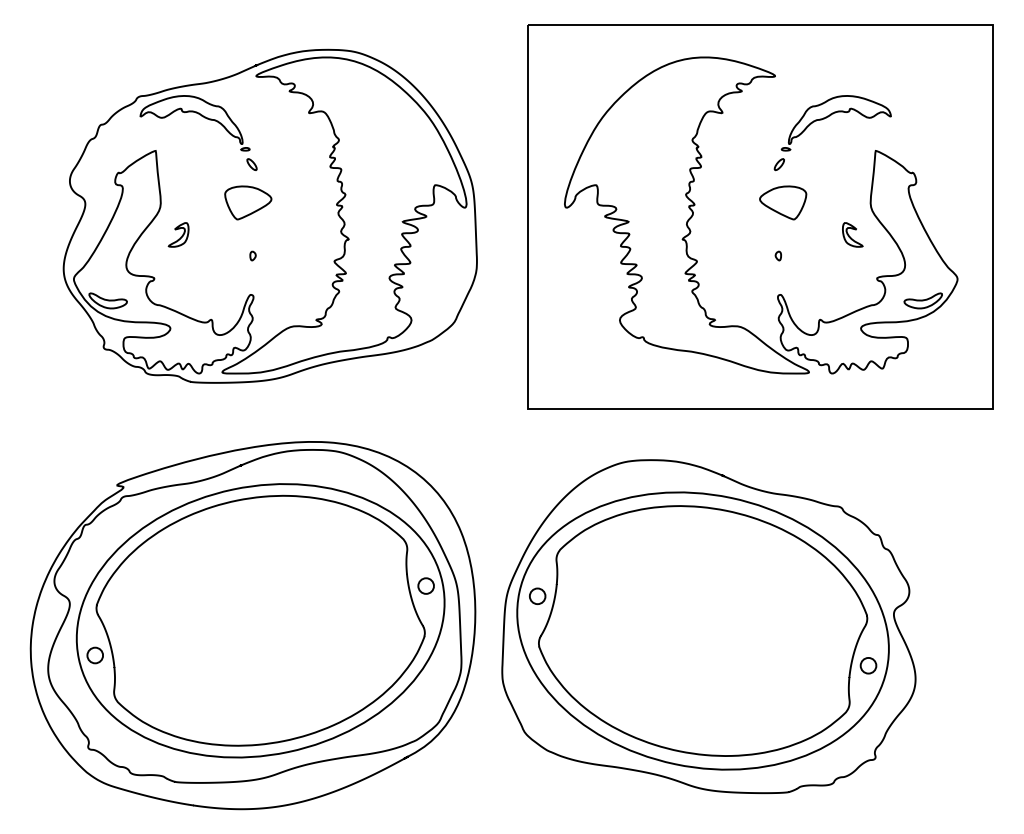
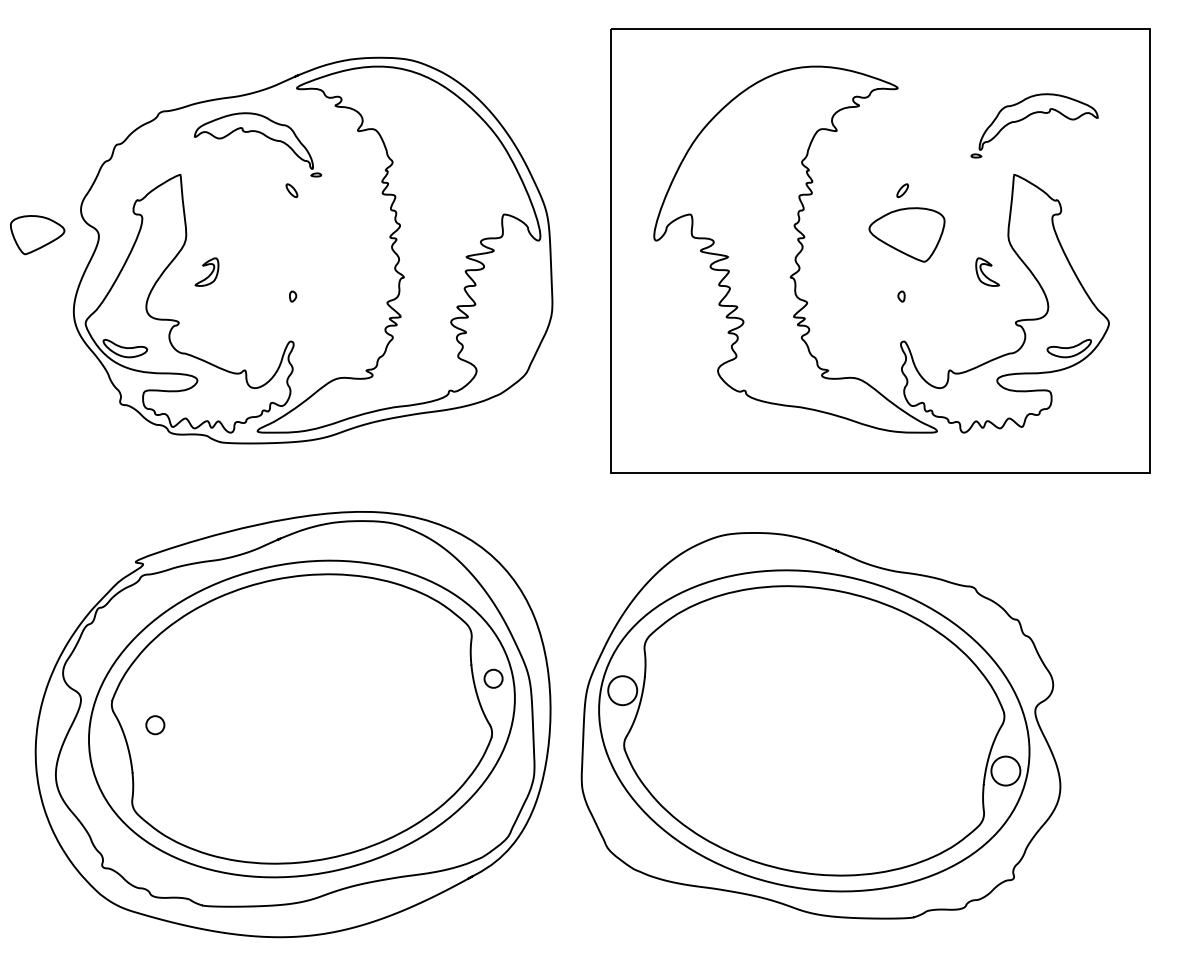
part: (831, 115) -> (1029, 116), moved
part: (200, 116) -> (264, 136), moved
part: (248, 203) -> (37, 235), moved
part: (782, 203) -> (906, 235), size x1.4
circle: (537, 596) -> (622, 690), size x1.6
circle: (95, 655) -> (155, 725), moved
circle: (868, 666) -> (1005, 771), size x1.6

